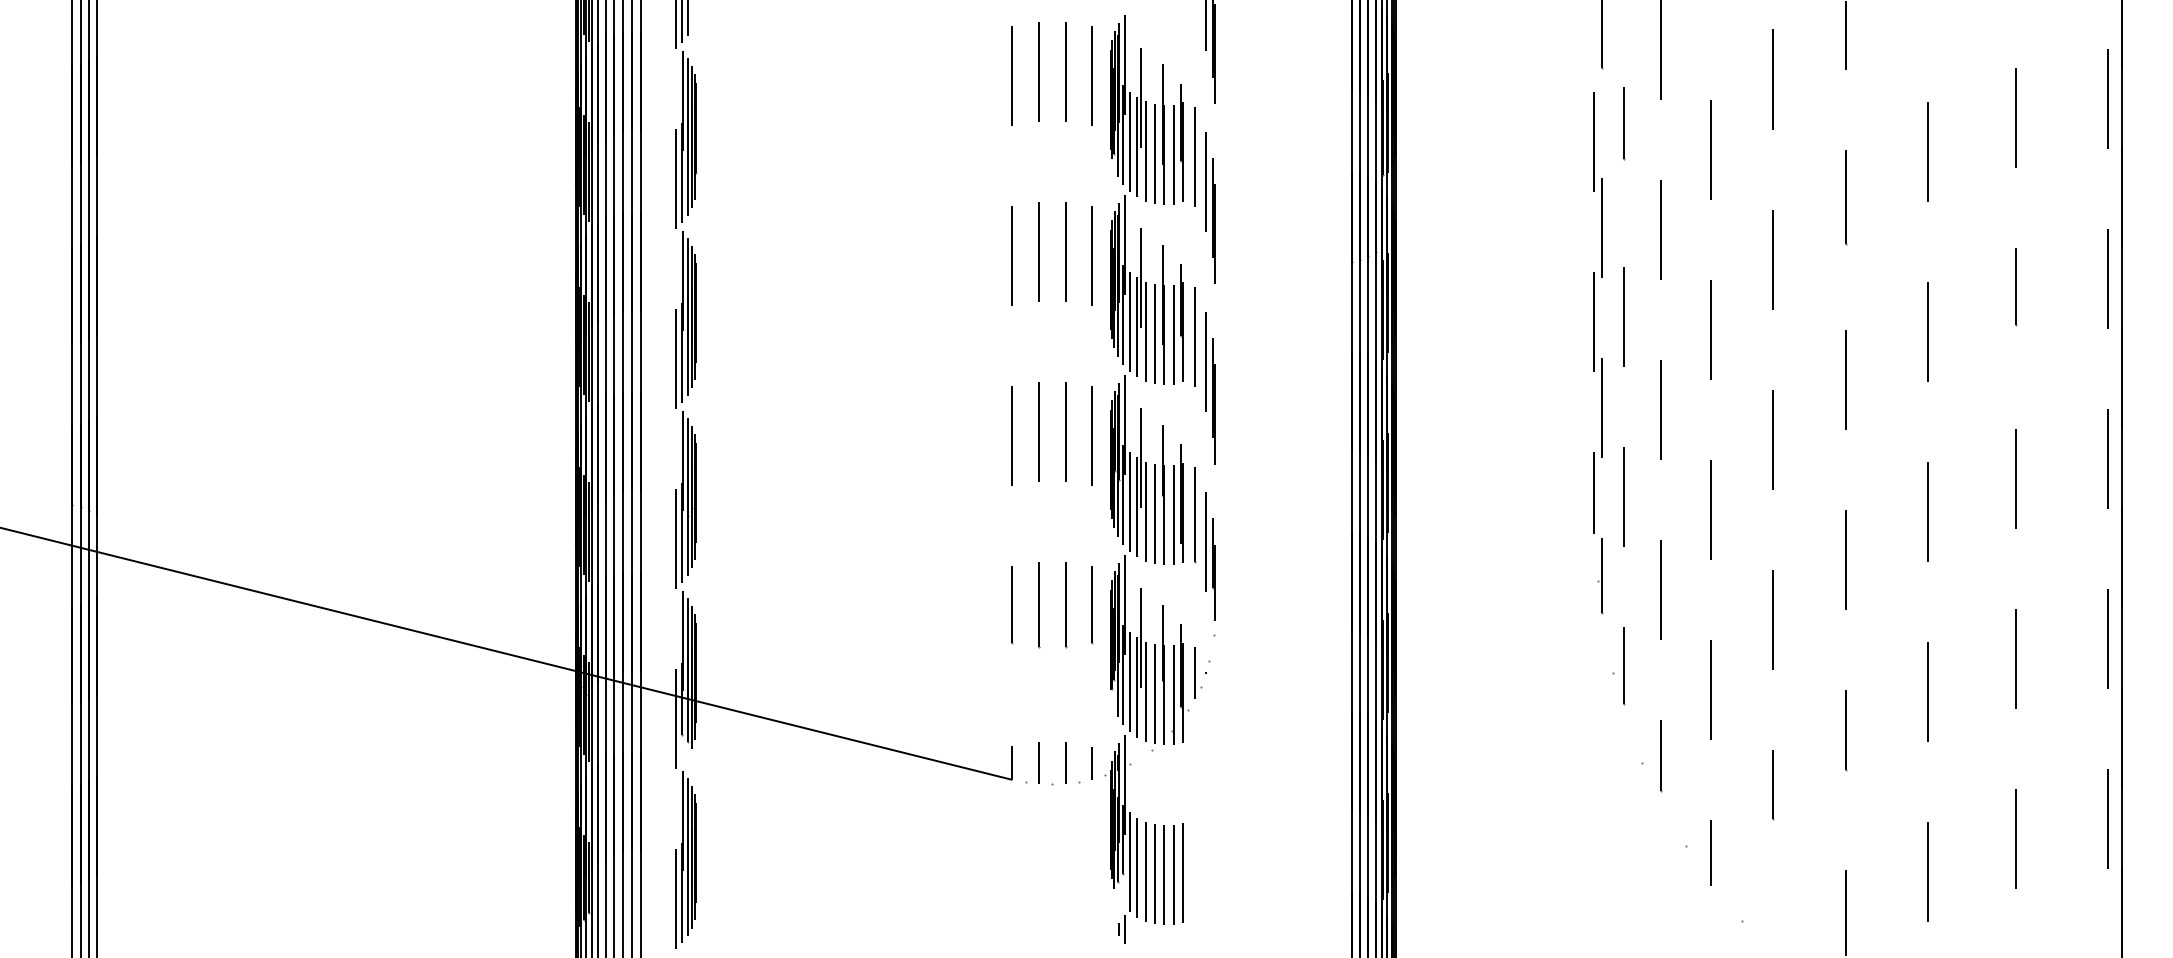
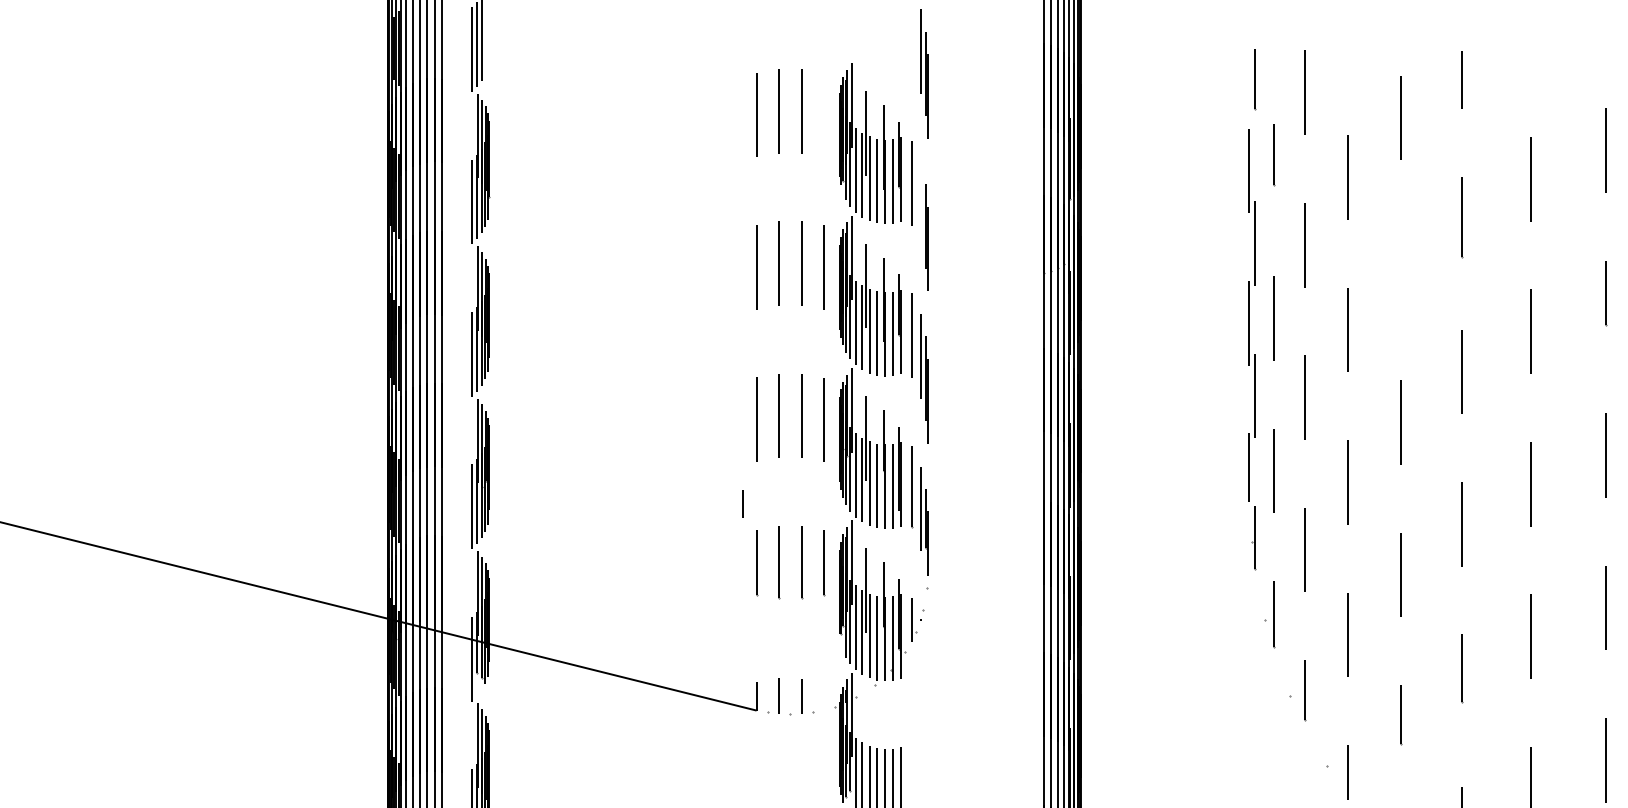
line: (1092, 76) -> (824, 115), removed
line: (1206, 181) -> (920, 204), removed
line: (1773, 259) -> (1400, 270), removed
line: (1091, 763) -> (742, 504), moved

